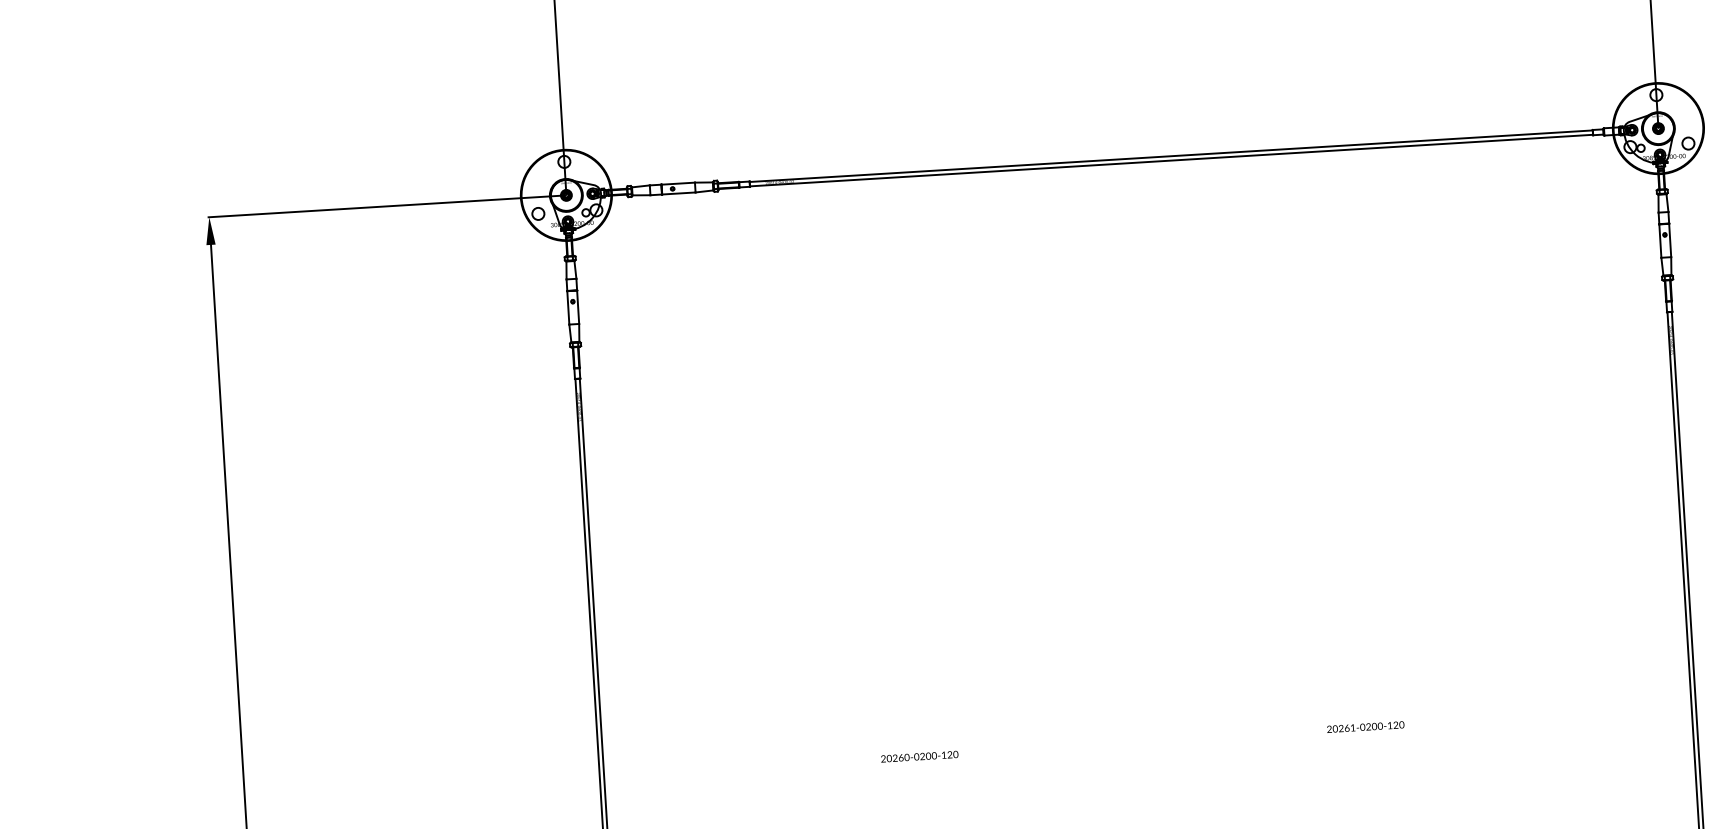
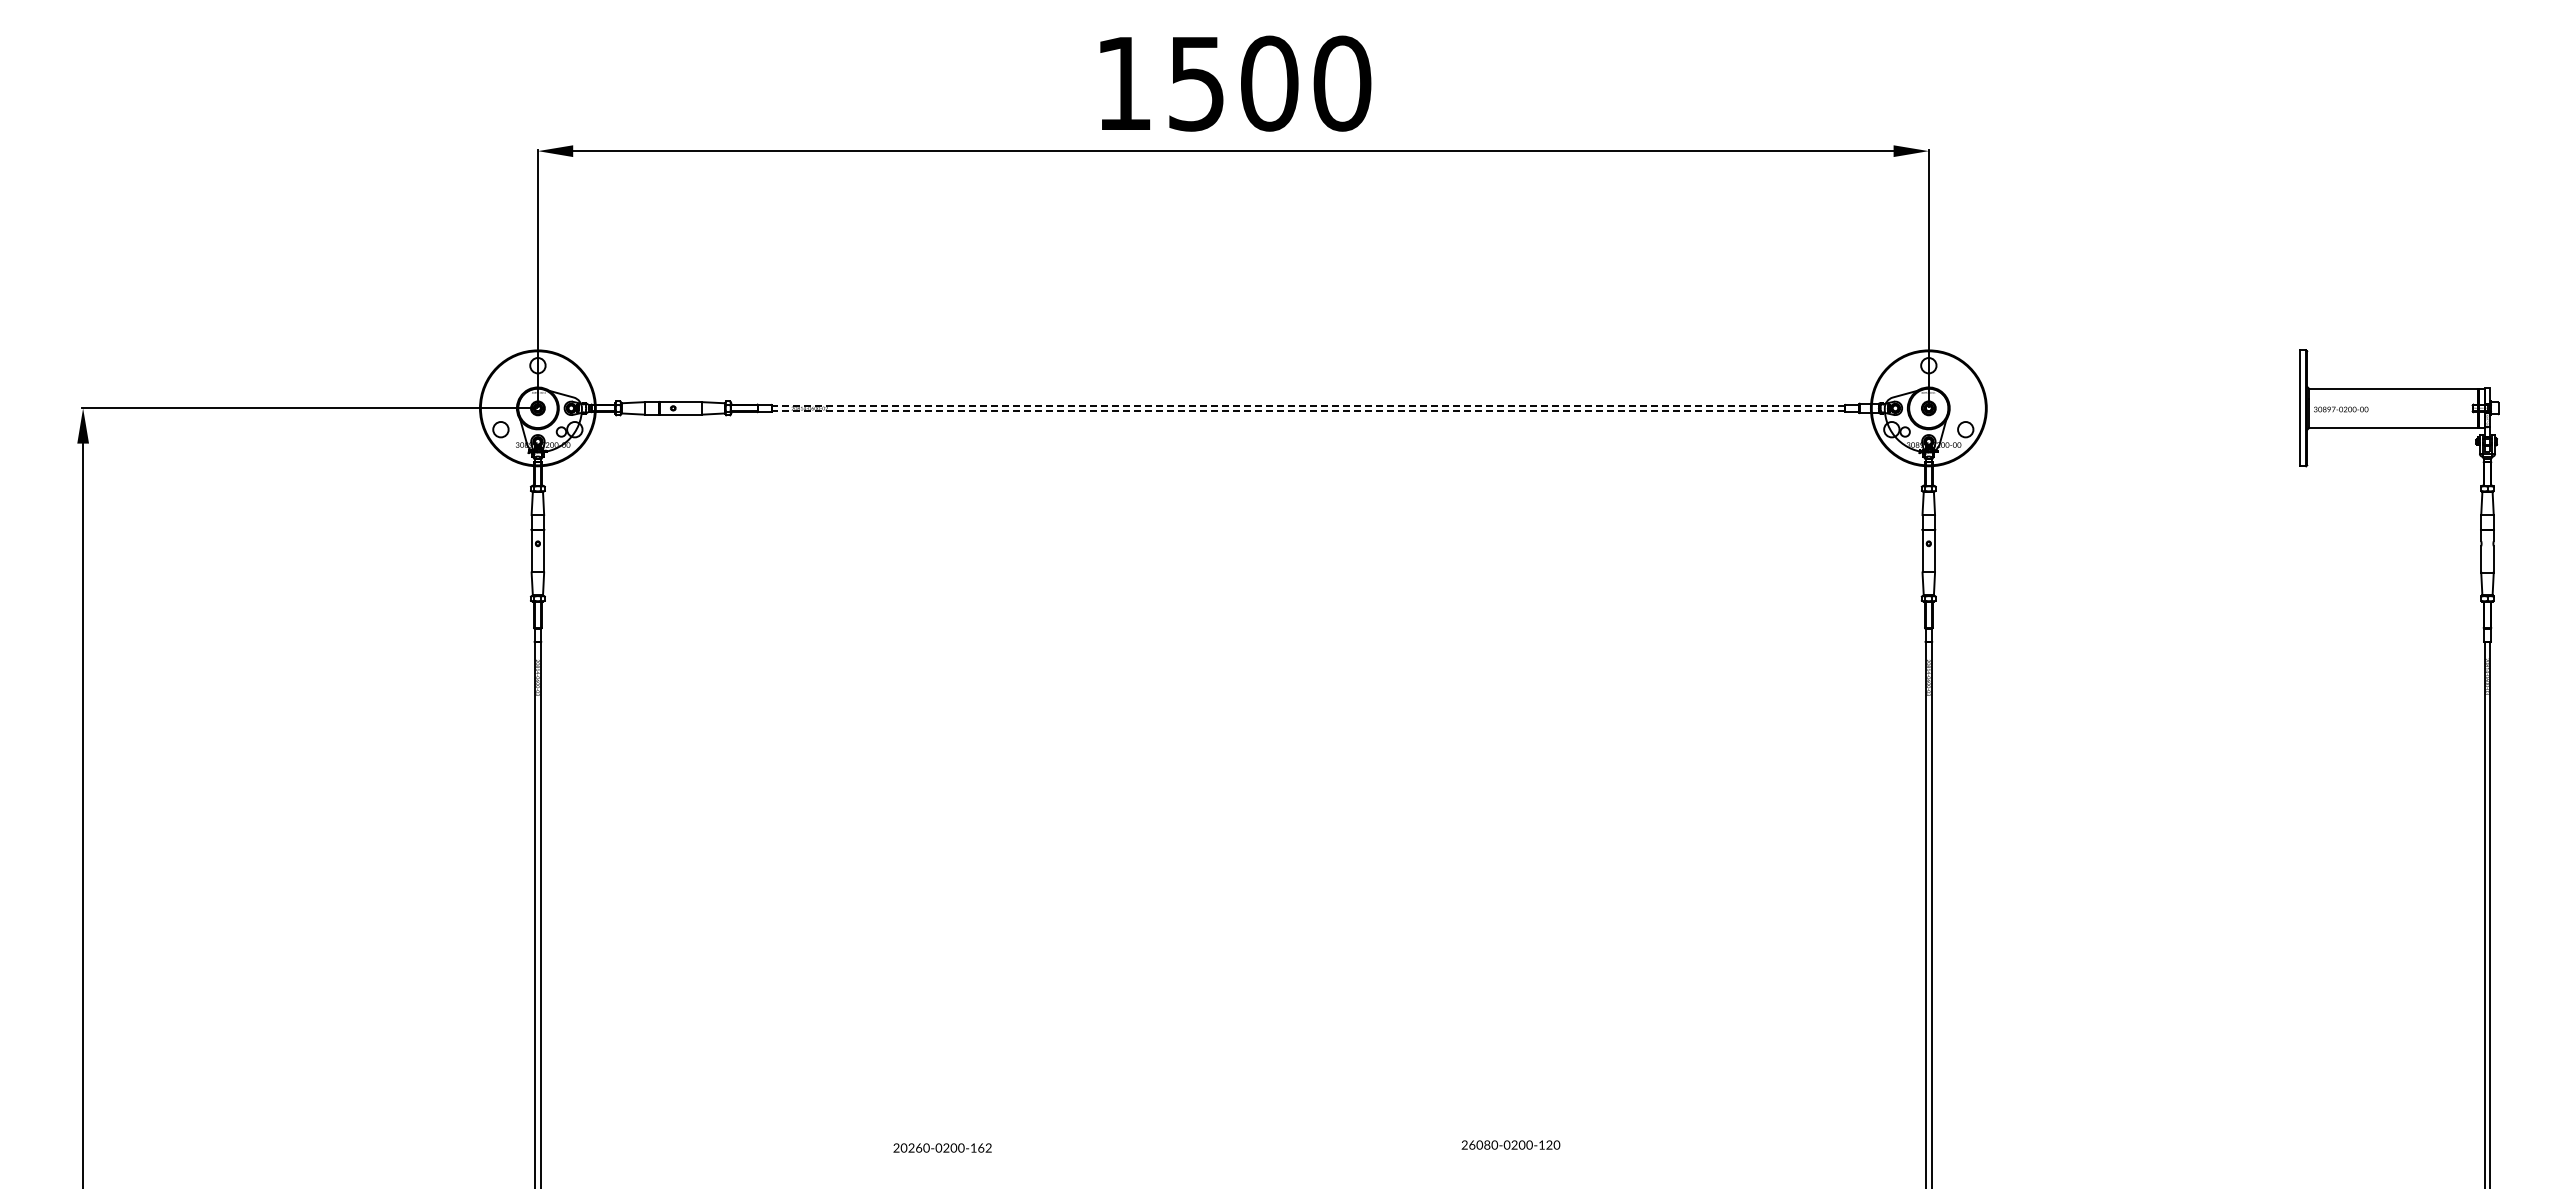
line: (1171, 156) -> (1308, 405), solid -> dashed
line: (1171, 160) -> (1308, 411), solid -> dashed
text: (1344, 727) -> (1483, 1144), 20261-0200-120 -> 26080-0200-120
text: (952, 754) -> (984, 1147), 20260-0200-120 -> 20260-0200-162

